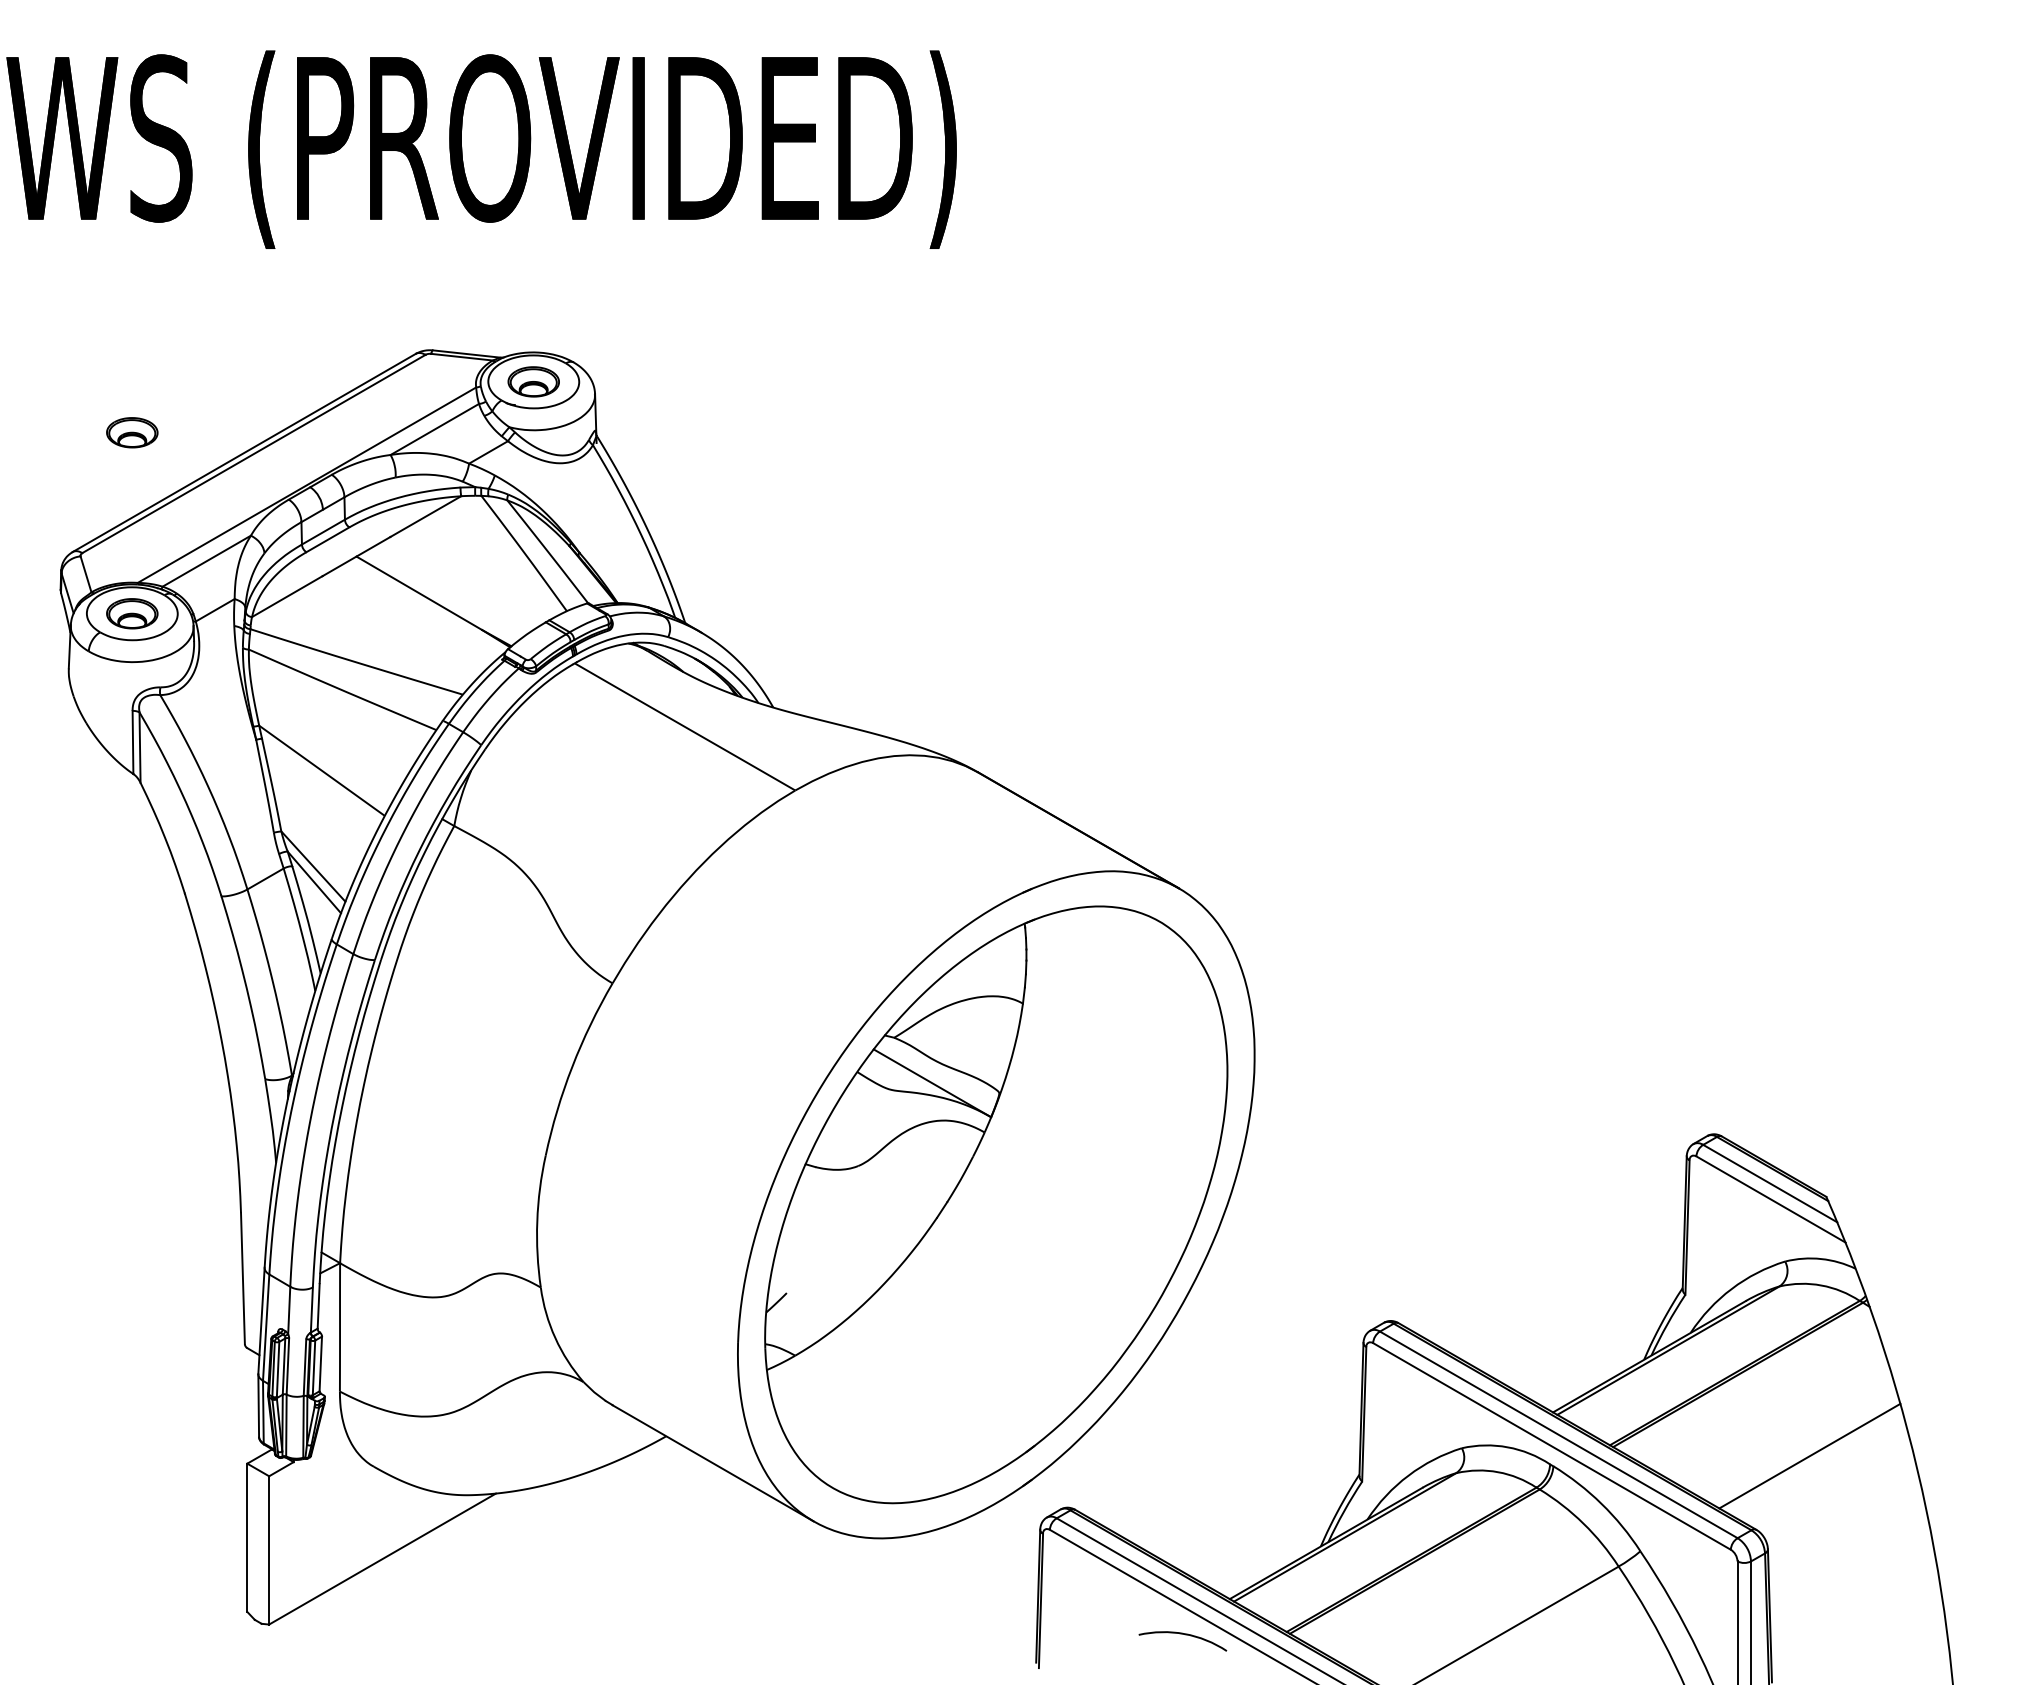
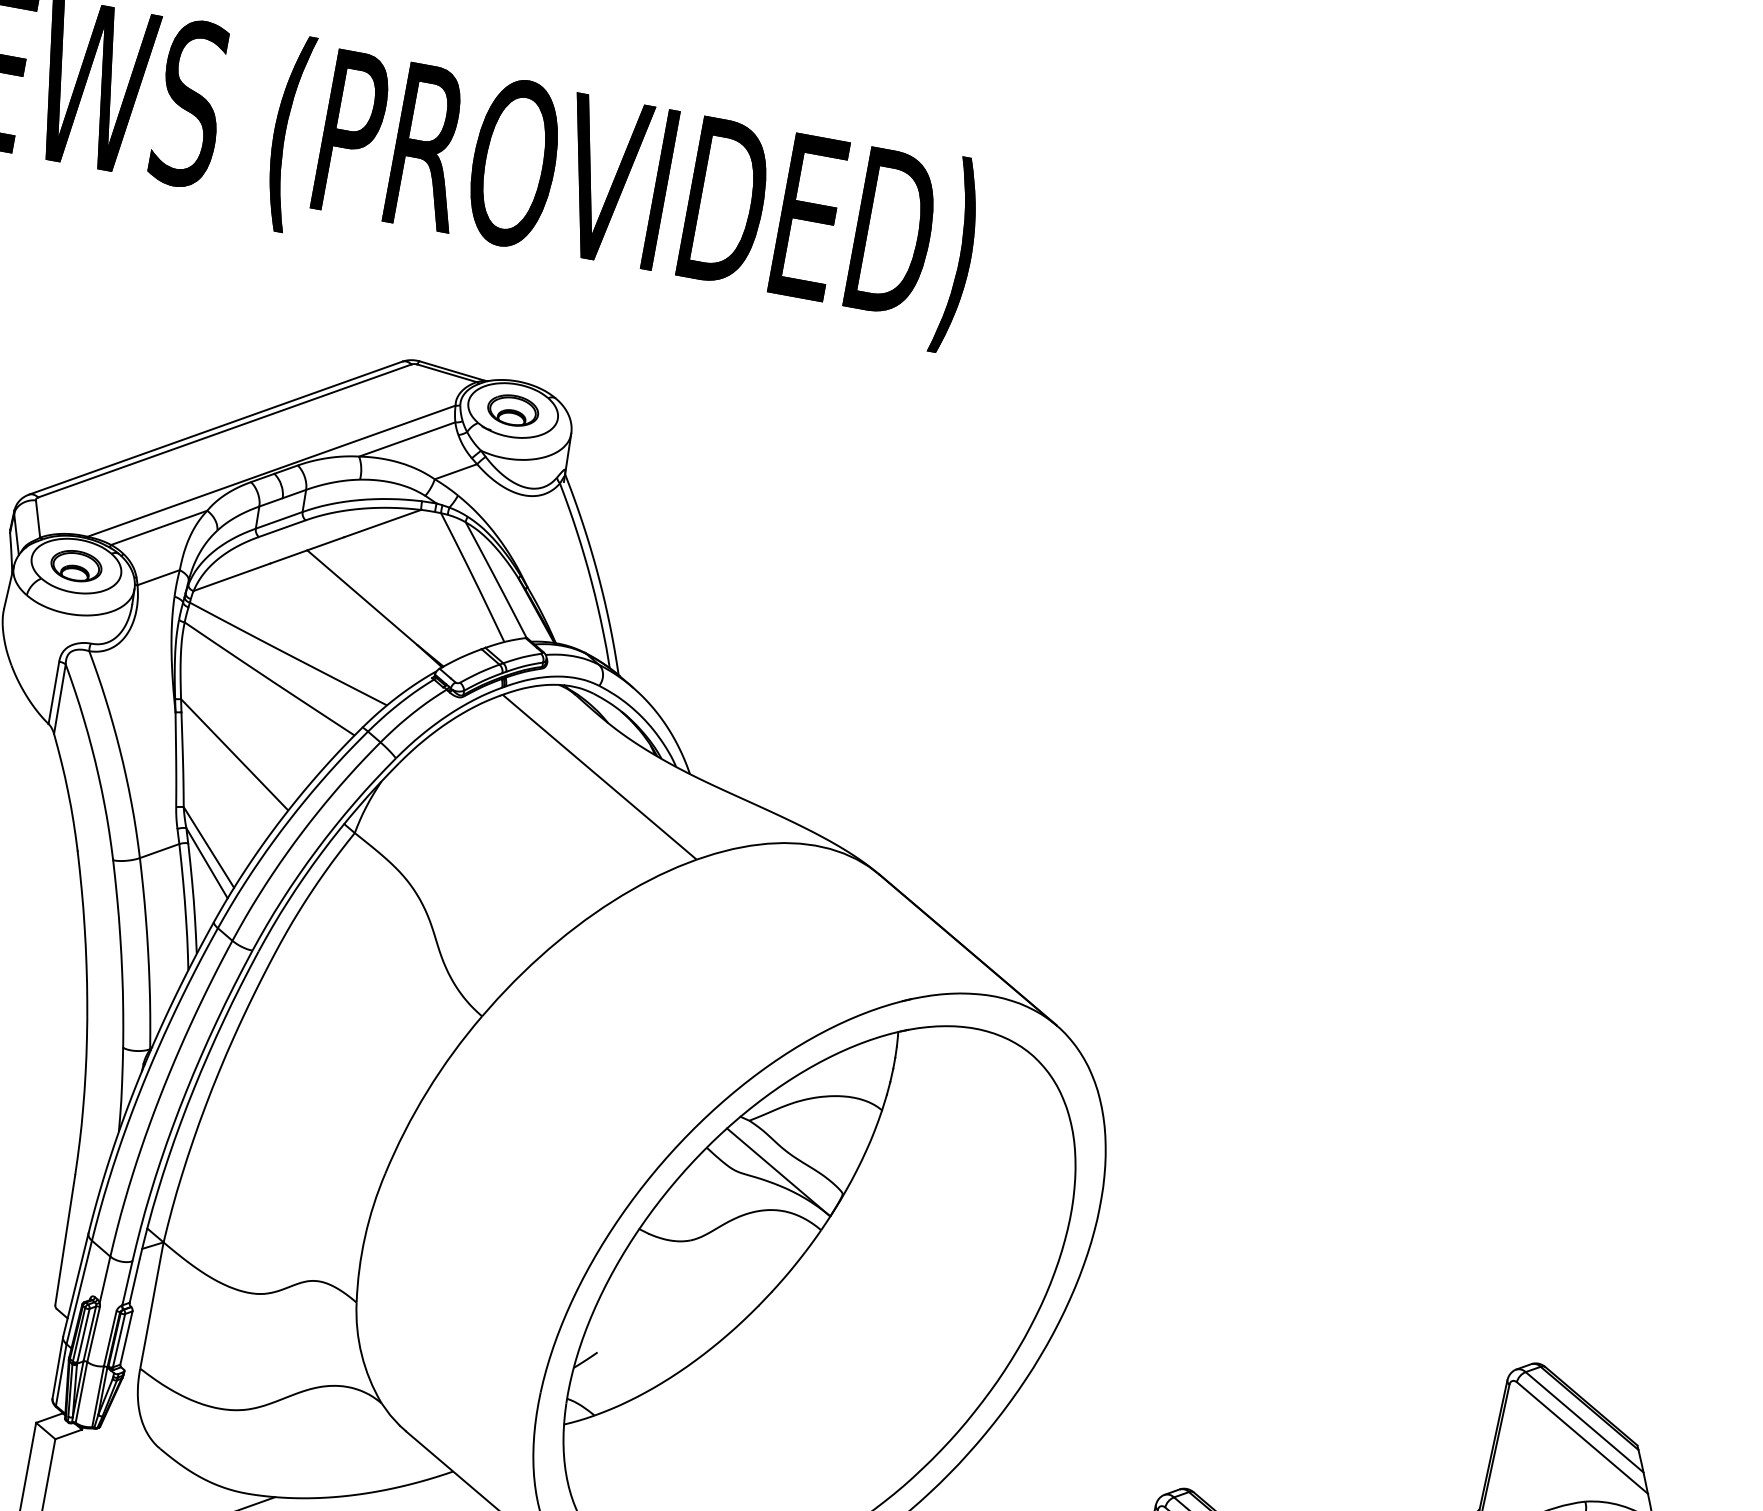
part: (132, 432) -> (109, 387), removed

